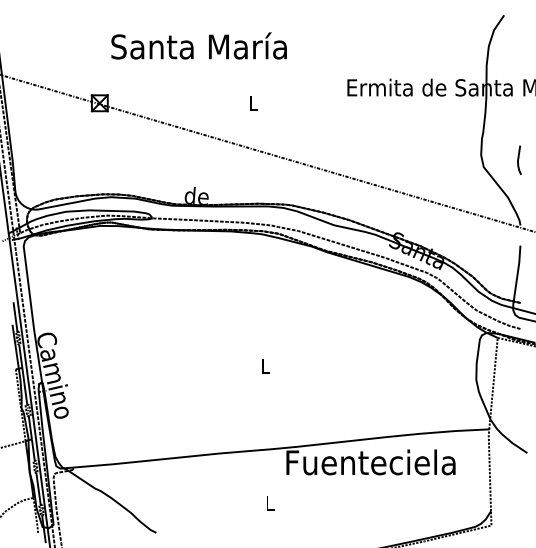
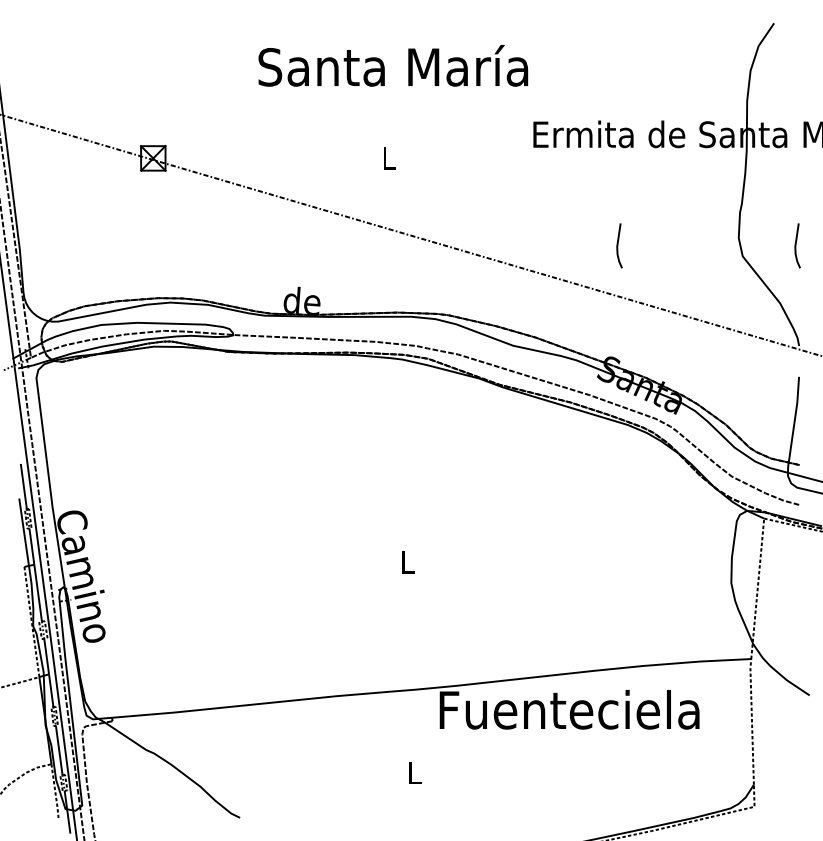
text: (198, 45) -> (392, 65), moved
line: (403, 159) -> (619, 244), added

